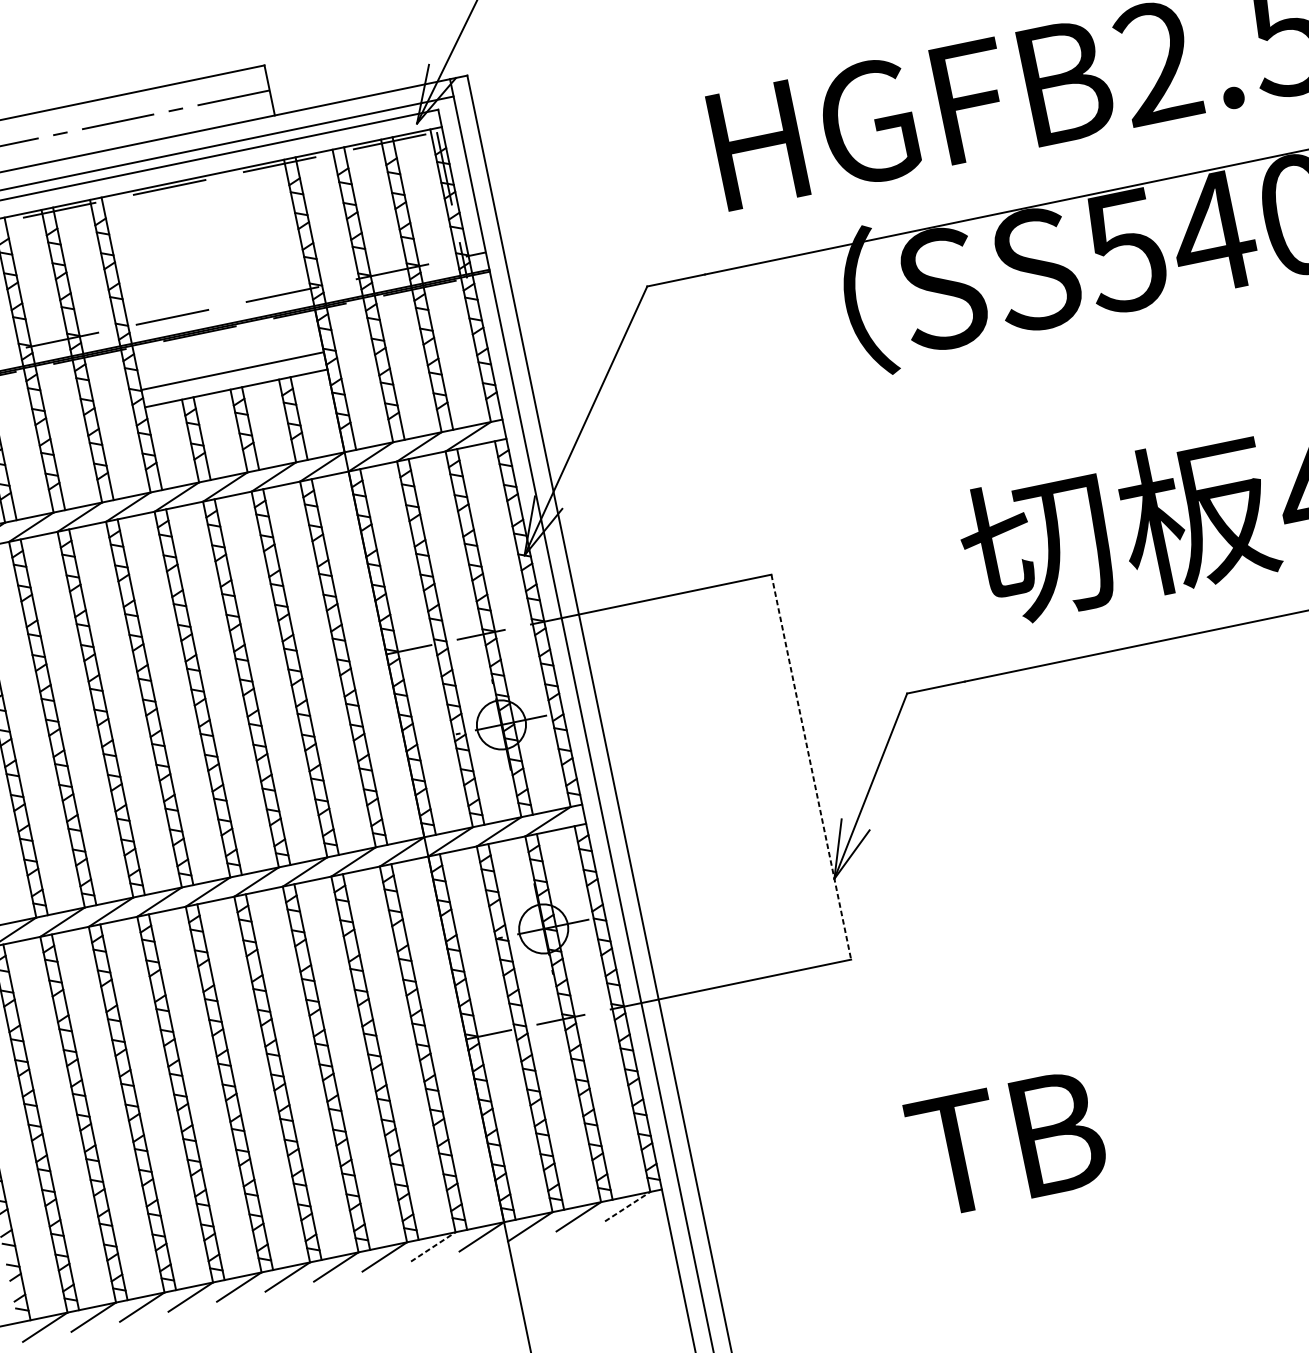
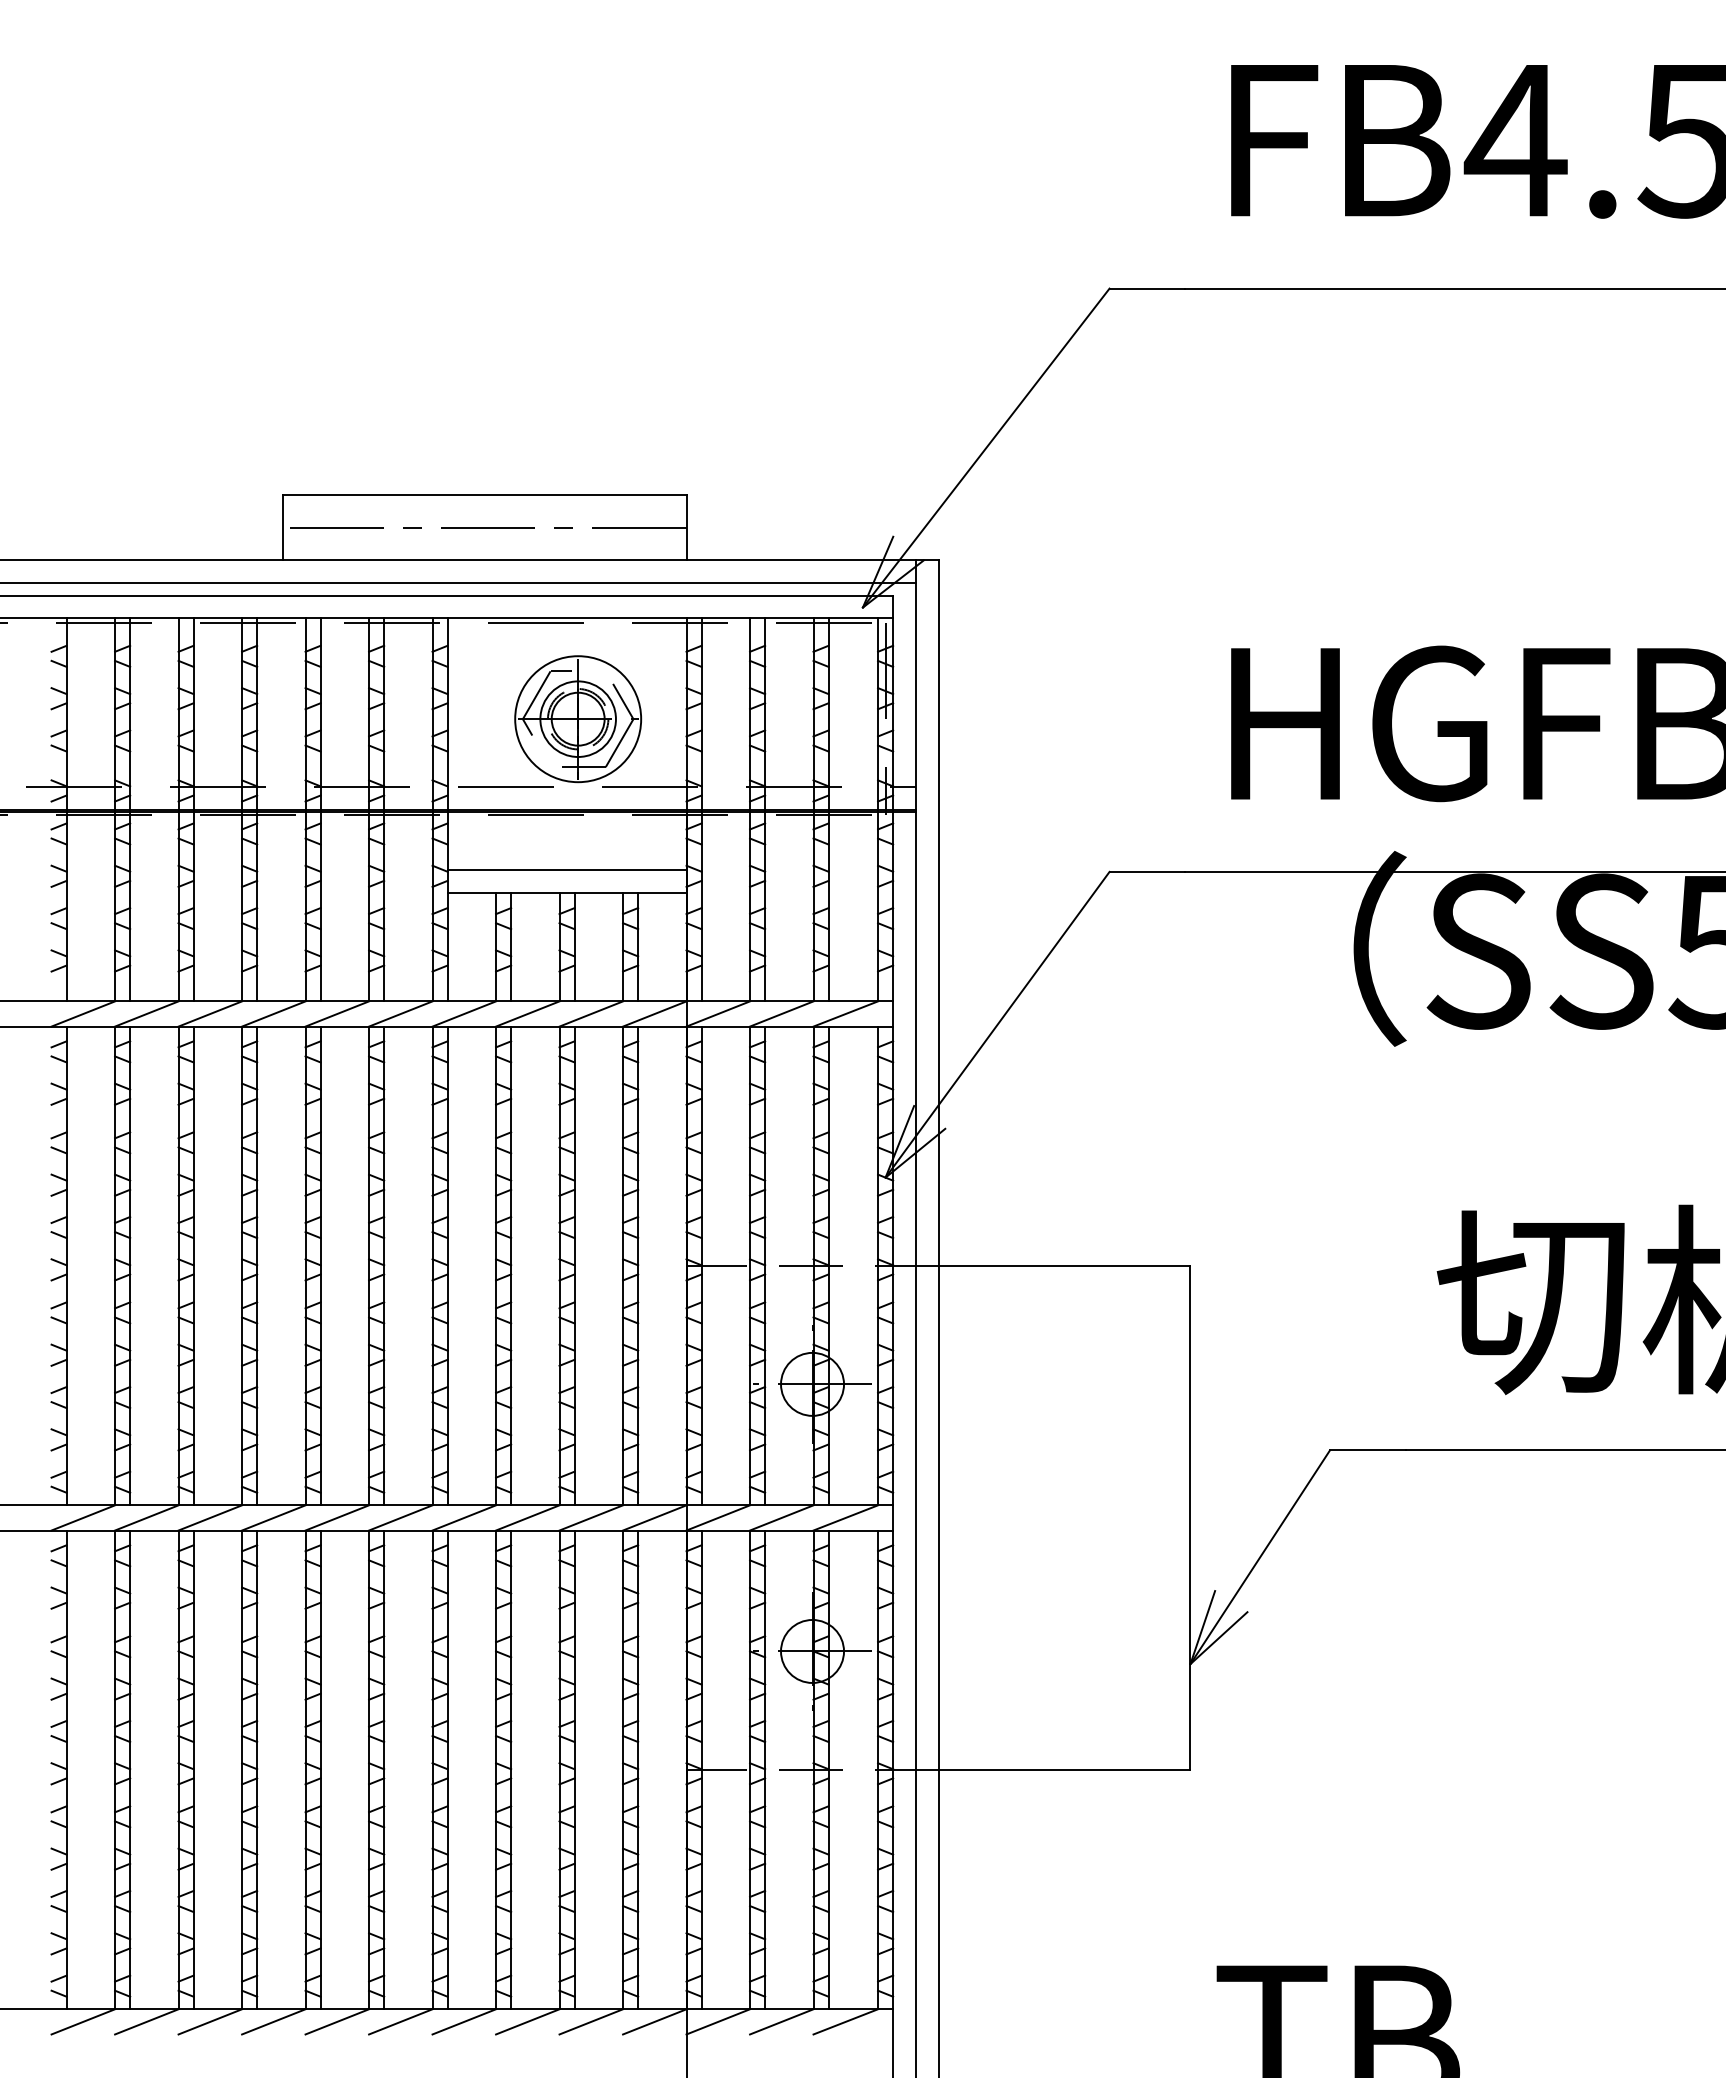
part: (217, 254) -> (578, 719), added
line: (811, 766) -> (1190, 1517), dashed -> solid
line: (627, 1206) -> (845, 2021), dashed -> solid
line: (433, 1246) -> (591, 2021), dashed -> solid

